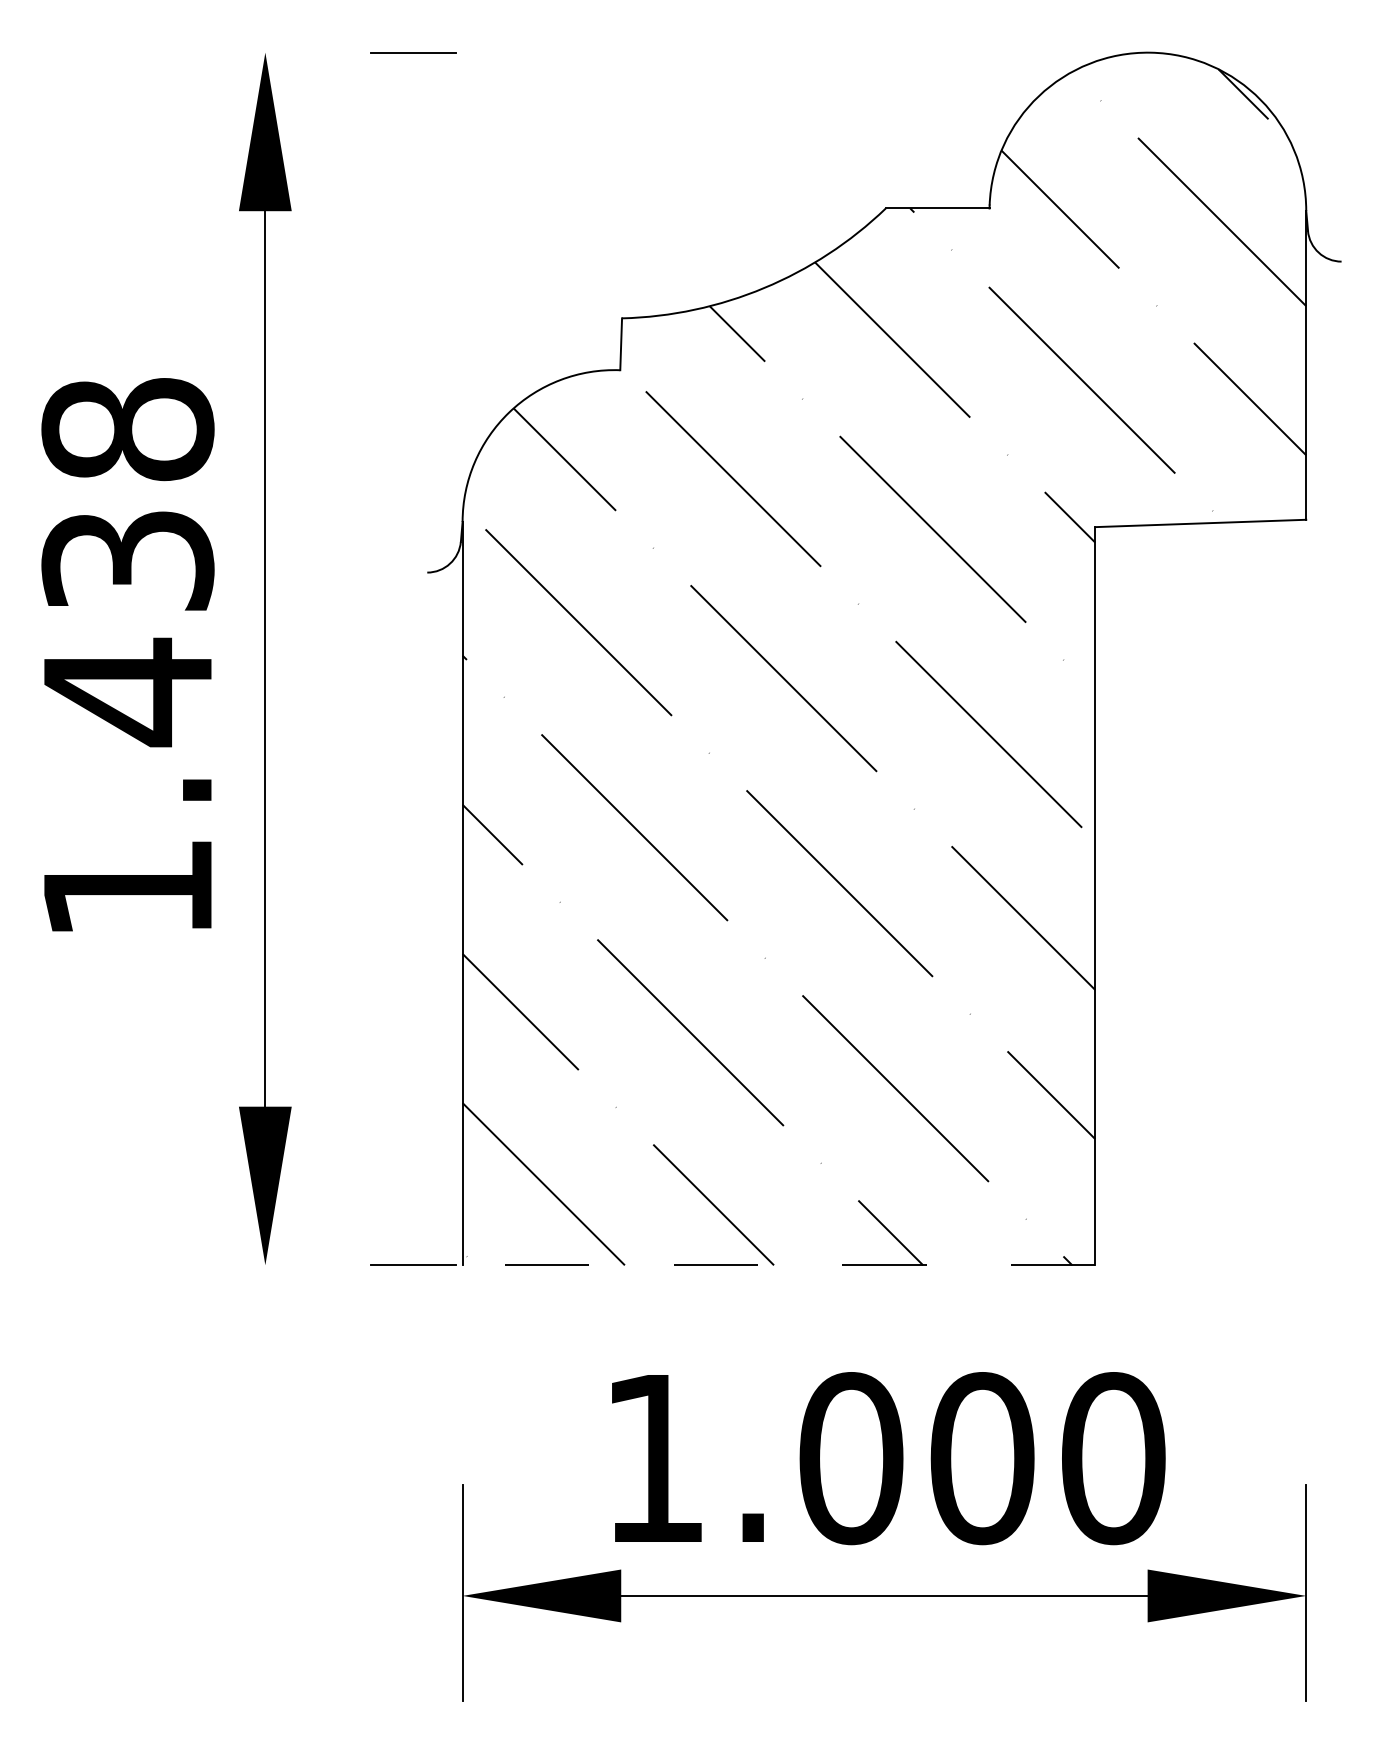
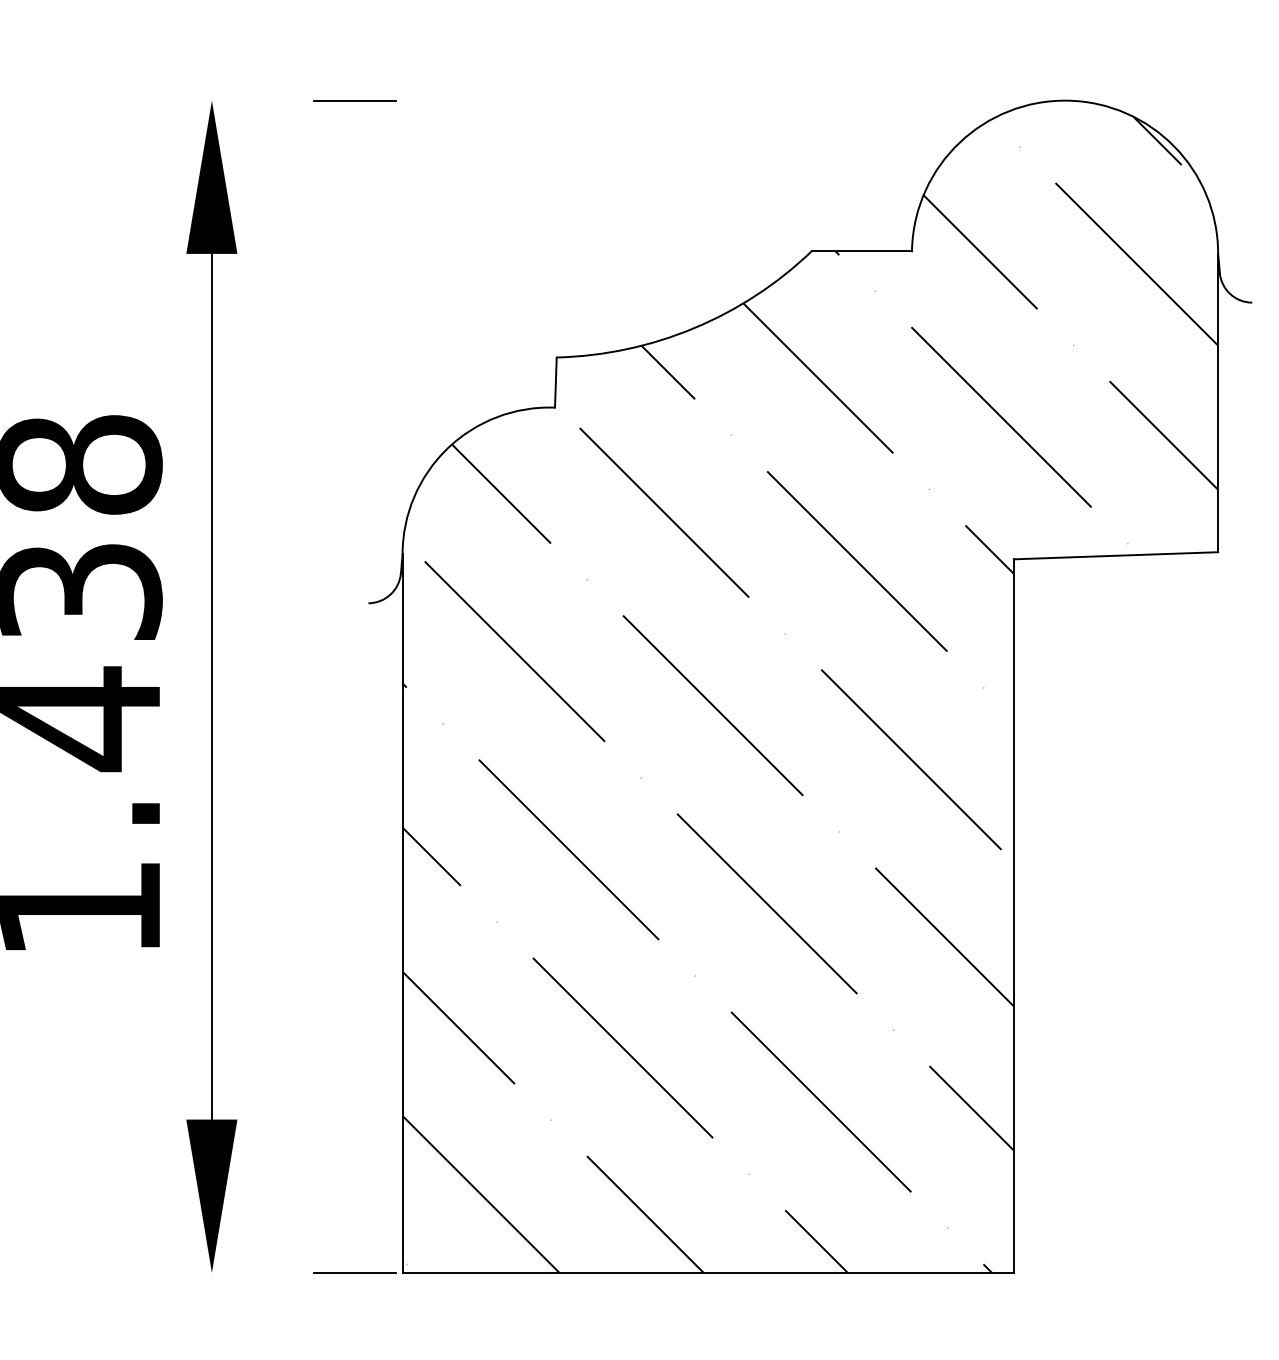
line: (778, 1265) -> (707, 1273), dashed -> solid

